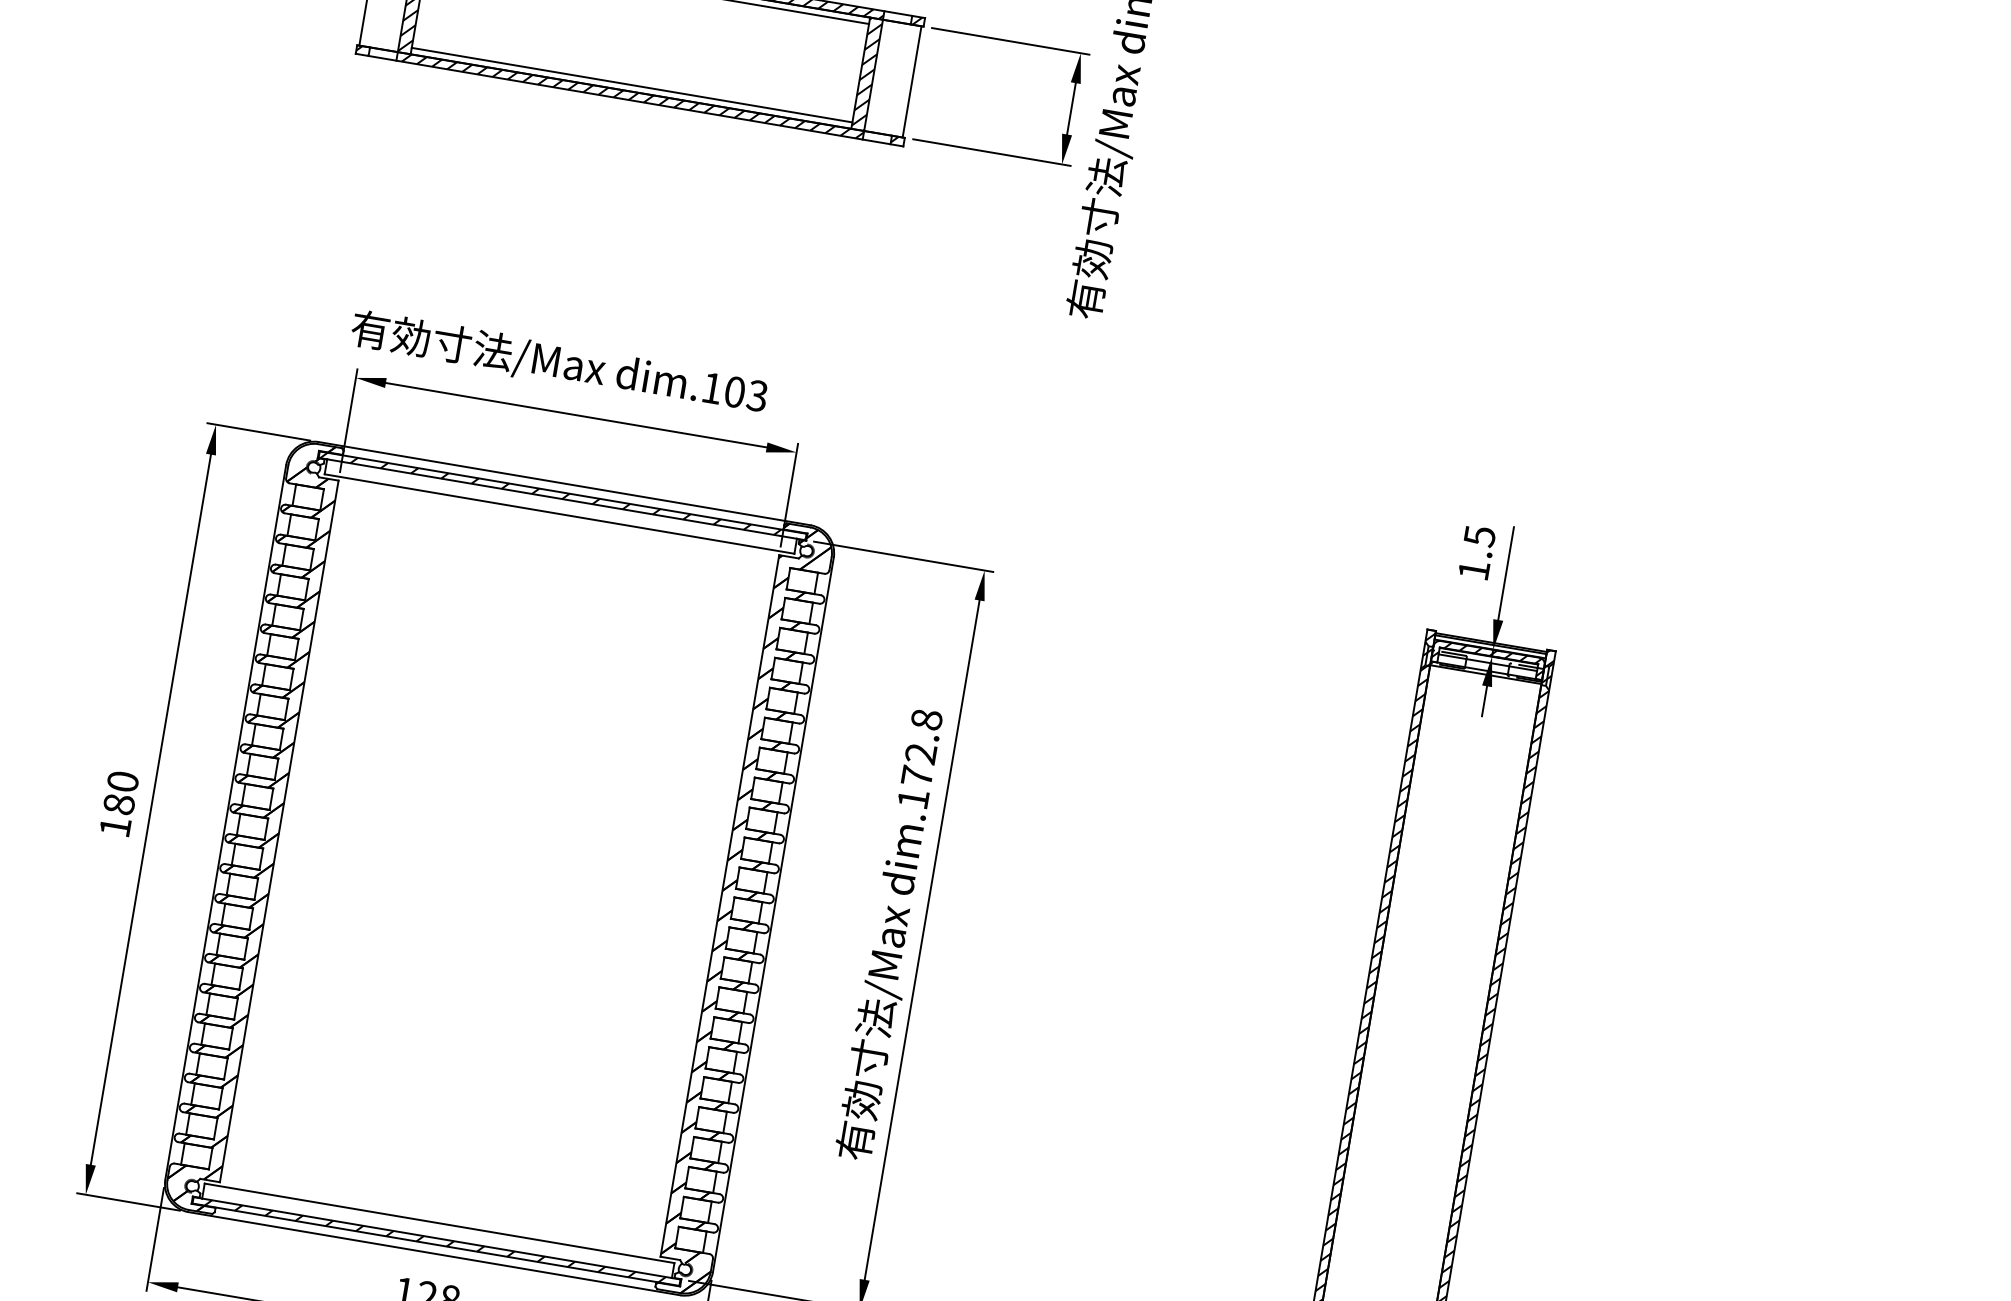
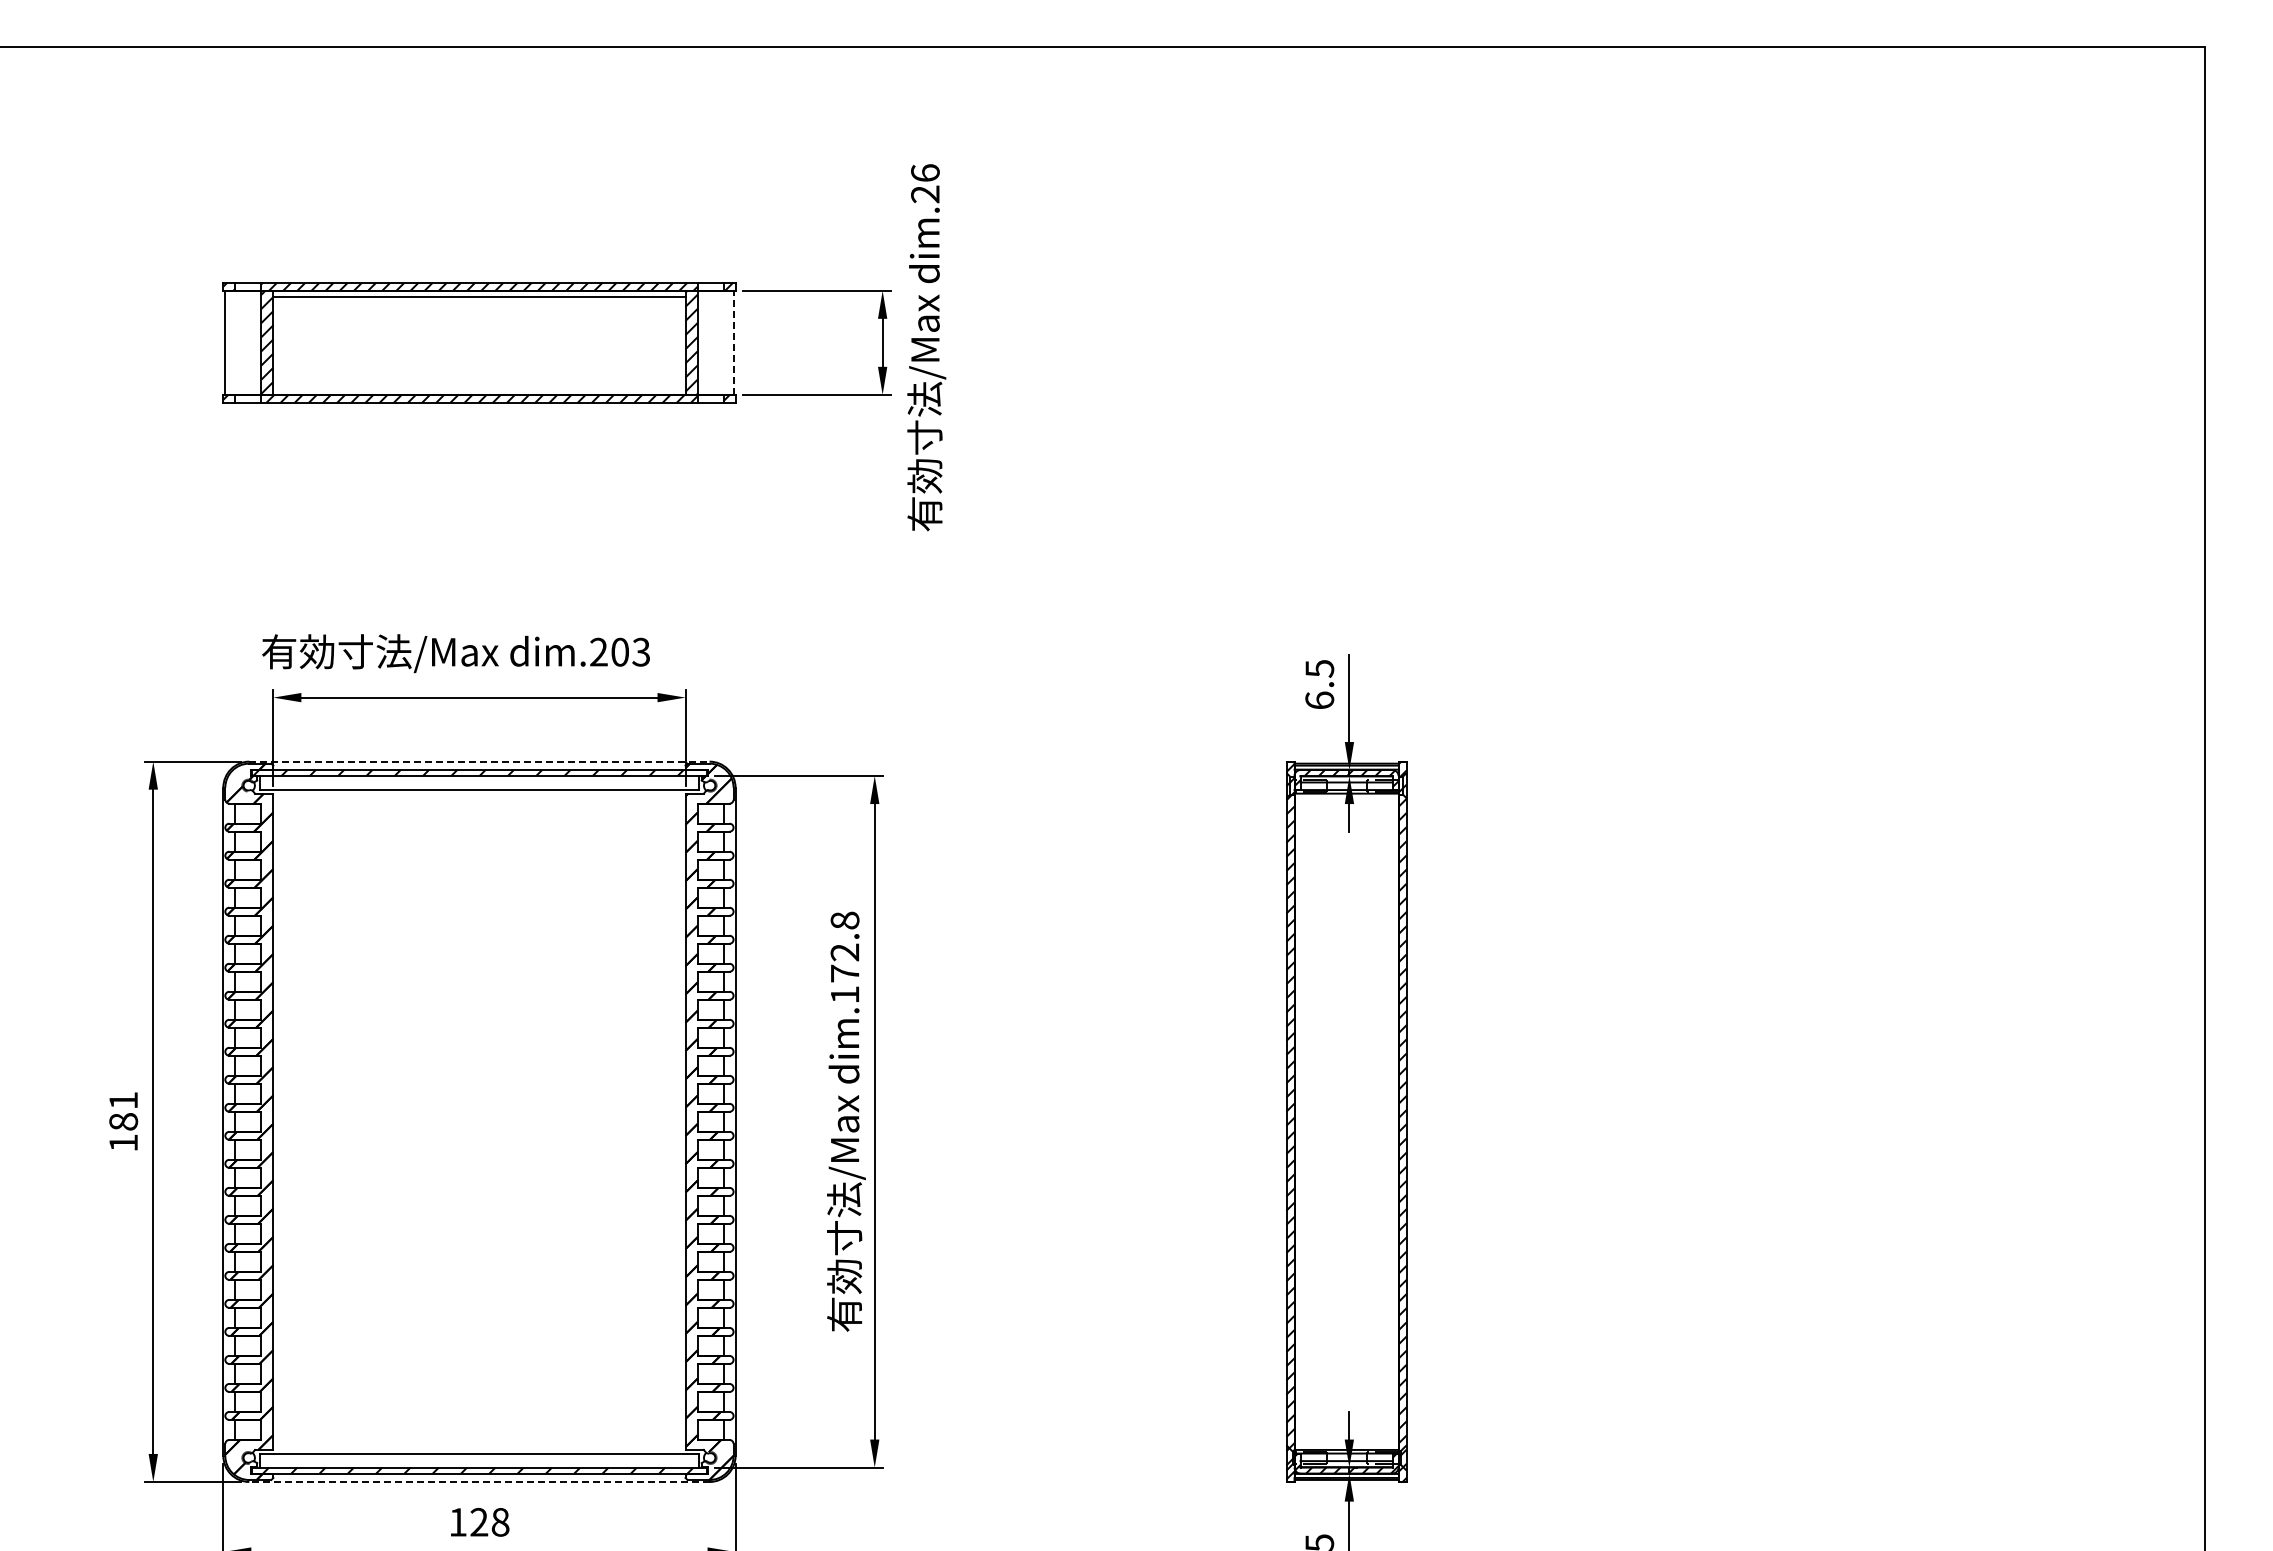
line: (912, 81) -> (733, 342), solid -> dashed
line: (632, 84) -> (479, 388), removed
text: (711, 387) -> (598, 651), dim.103 -> dim.203
line: (564, 483) -> (479, 761), solid -> dashed
text: (1473, 569) -> (1319, 699), 1.5 -> 6.5
text: (122, 781) -> (123, 1100), 180 -> 181
line: (433, 1253) -> (478, 1481), solid -> dashed

